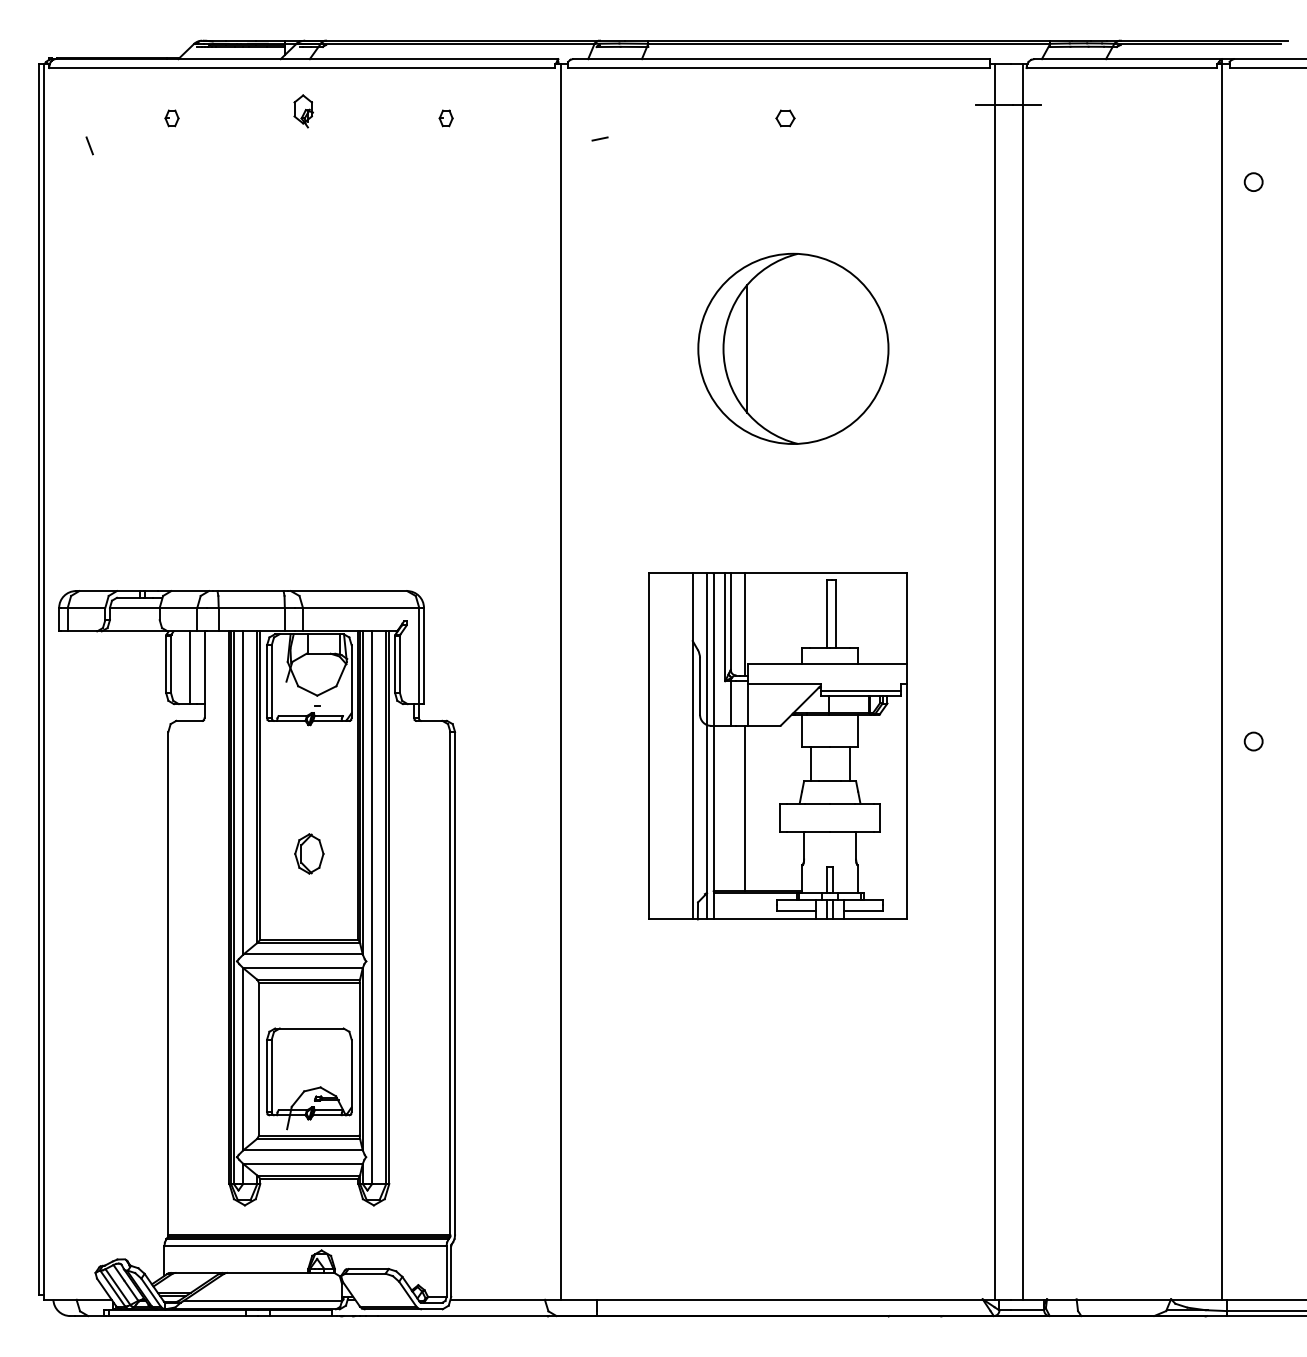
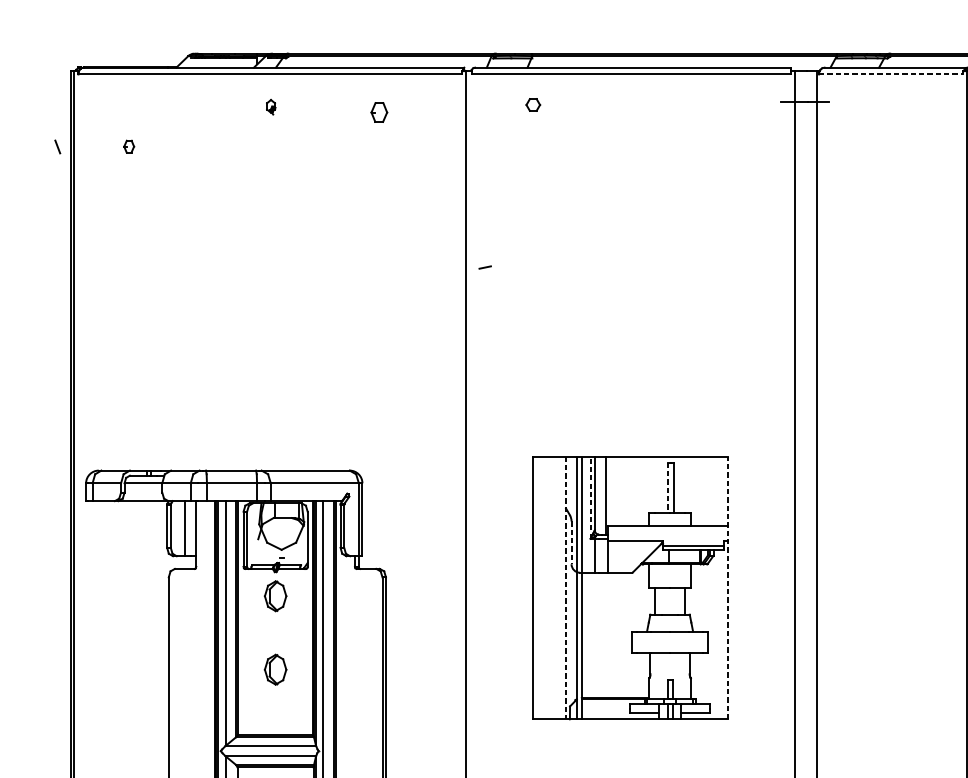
line: (1122, 68) -> (891, 74), solid -> dashed
part: (303, 111) -> (271, 107), size x0.6
part: (171, 118) -> (128, 146), moved
part: (445, 118) -> (378, 112), size x1.6
part: (785, 118) -> (533, 105), moved
line: (599, 138) -> (484, 267), moved
line: (89, 145) -> (57, 146), moved
part: (793, 348) -> (642, 286), removed
line: (827, 614) -> (668, 488), solid -> dashed
line: (725, 626) -> (590, 497), solid -> dashed
line: (700, 686) -> (571, 542), solid -> dashed
line: (906, 745) -> (727, 587), solid -> dashed
line: (692, 746) -> (565, 588), solid -> dashed
part: (309, 756) -> (275, 595), added
line: (744, 808) -> (605, 635), removed

